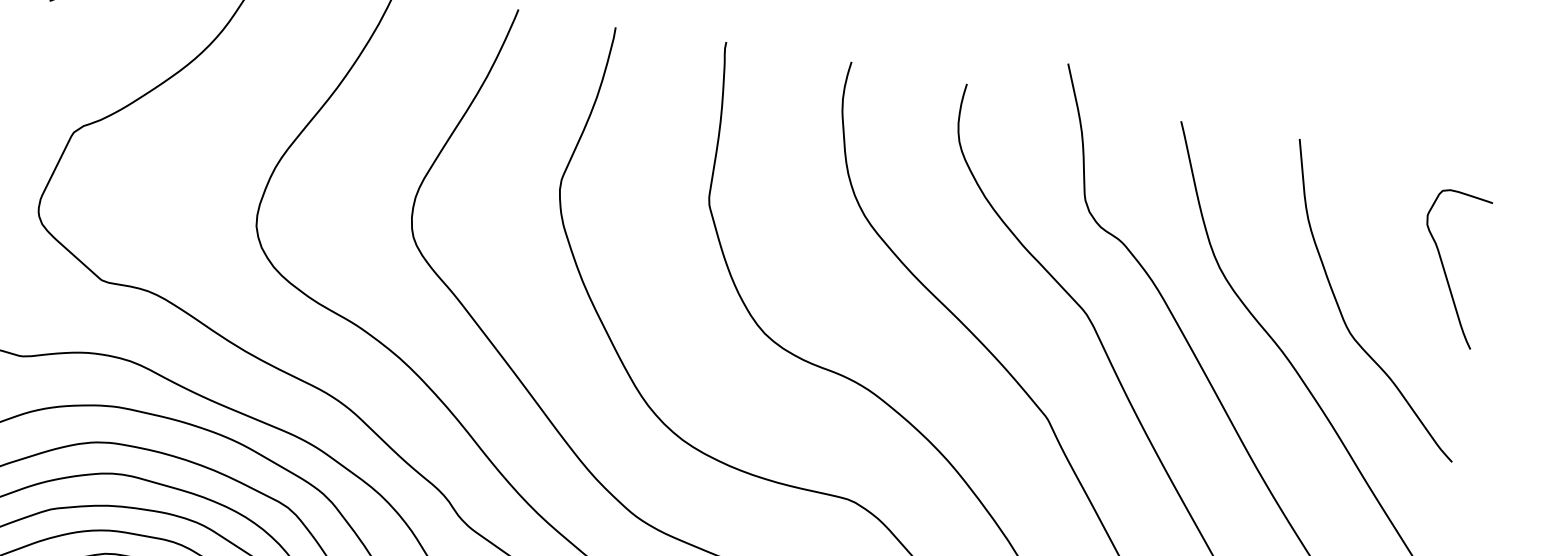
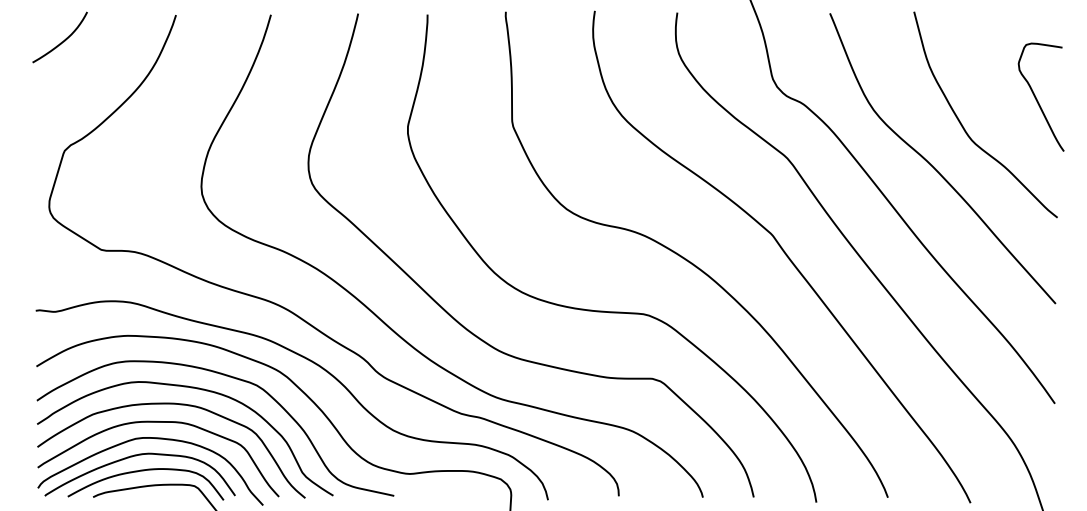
curve: (1444, 267) -> (1036, 97), moved

